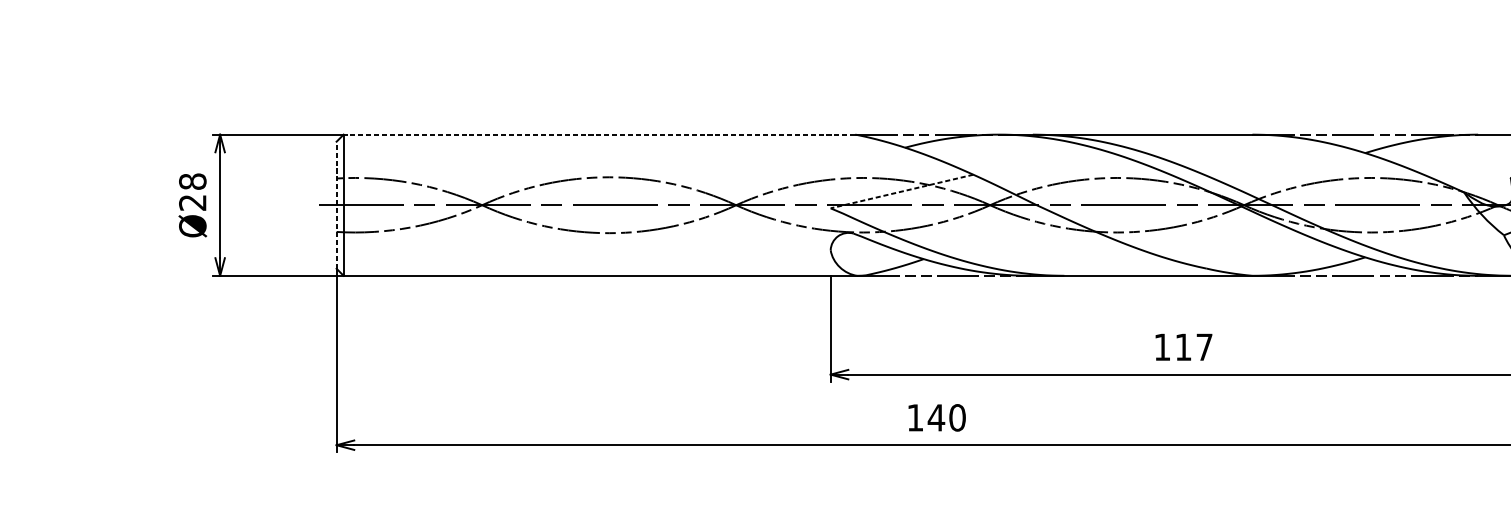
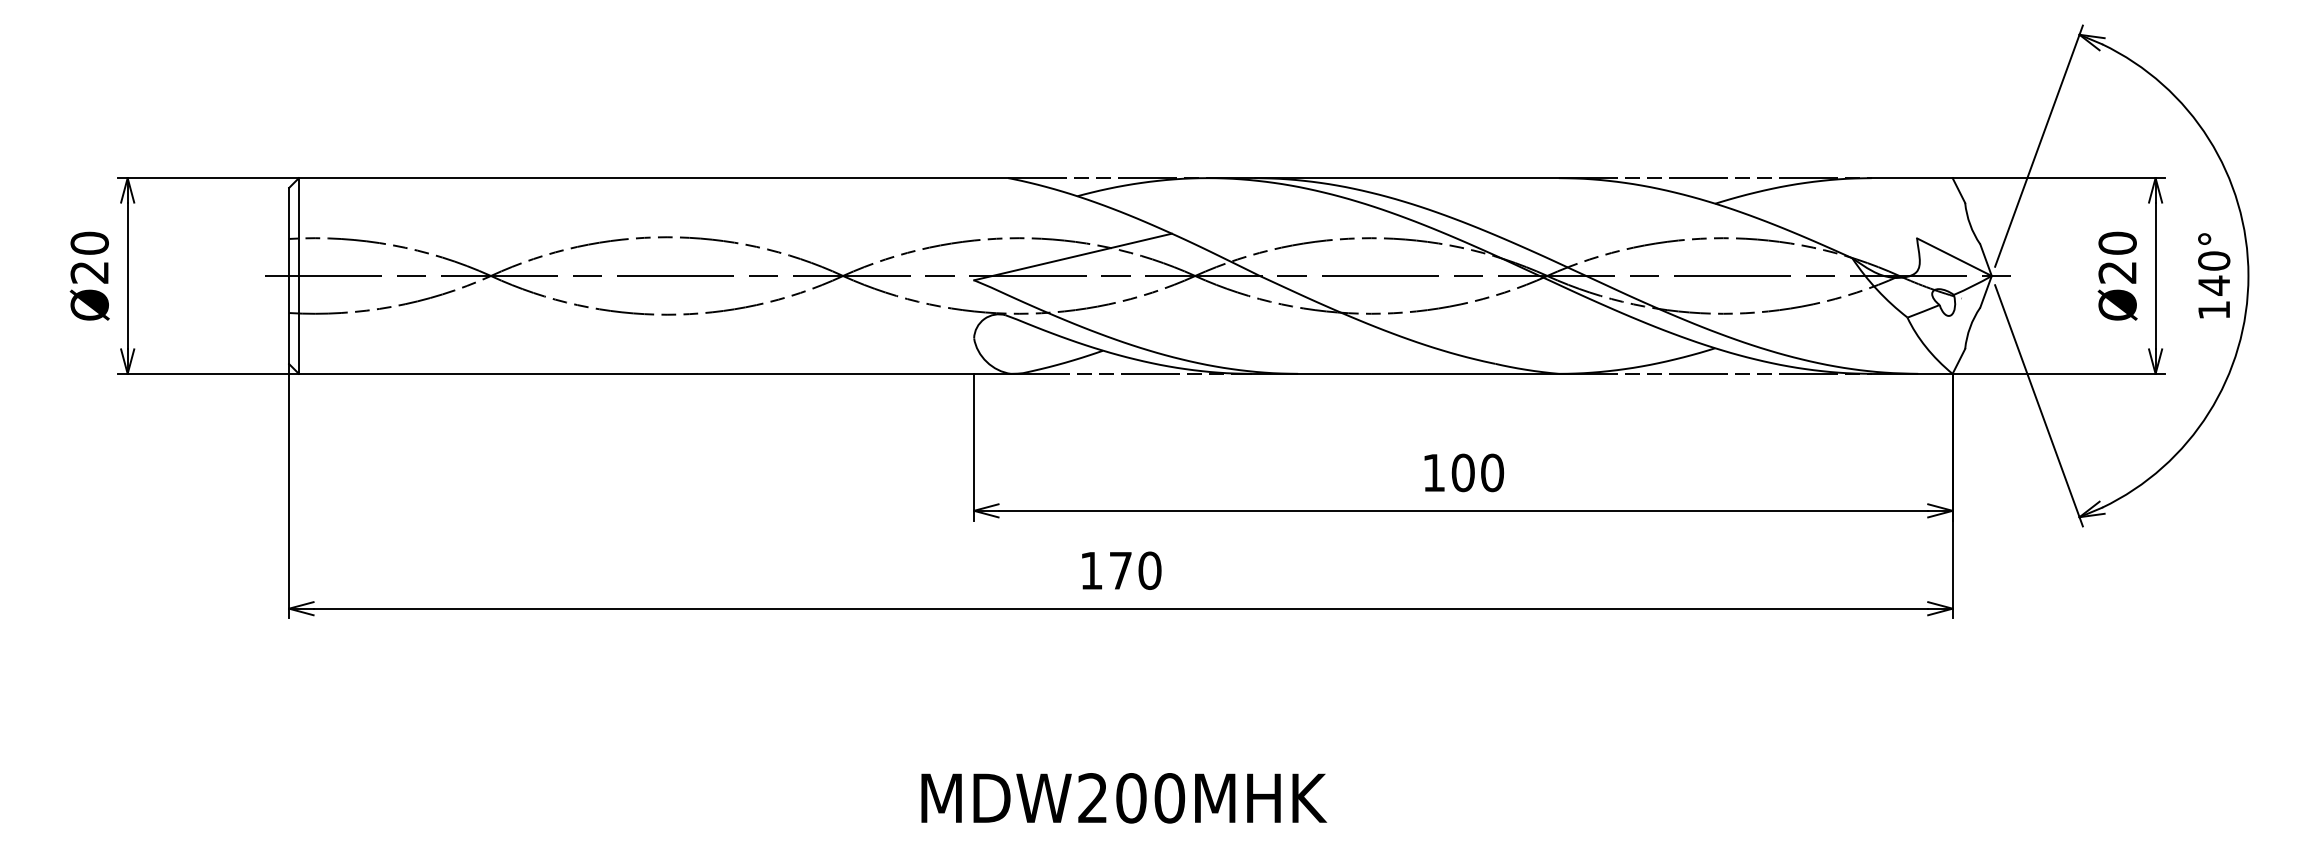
line: (599, 134) -> (653, 178), dashed -> solid
text: (192, 181) -> (89, 242), Ø28 -> Ø20
line: (902, 191) -> (1073, 257), dashed -> solid
line: (336, 204) -> (289, 275), dashed -> solid
text: (1193, 346) -> (1477, 472), 117 -> 100
text: (936, 417) -> (1120, 570), 140 -> 170

